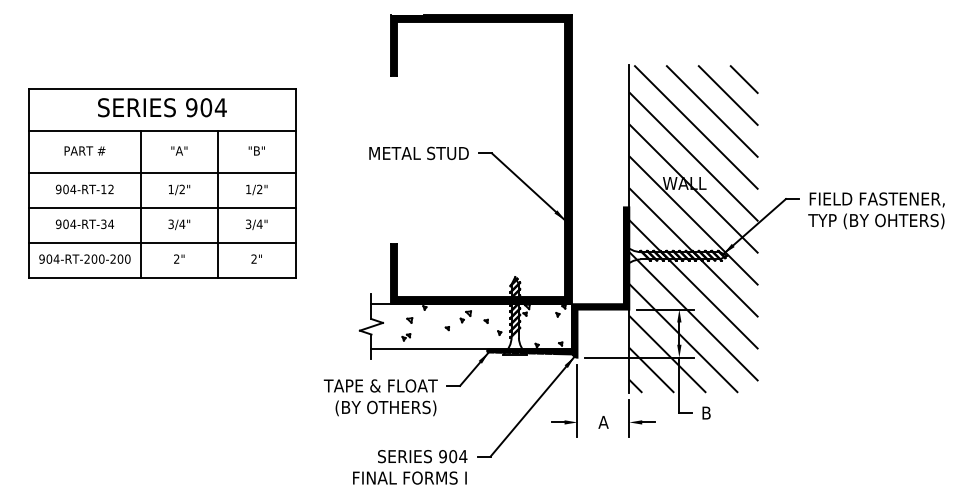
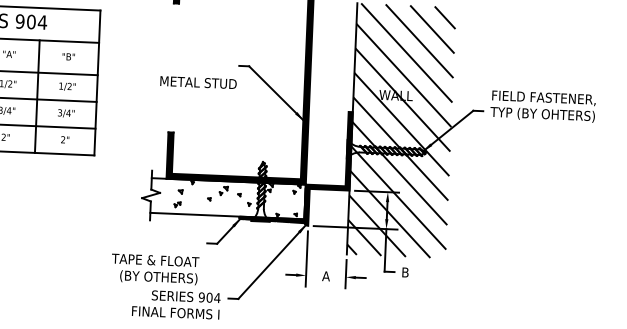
text: (418, 152) -> (198, 81), moved
text: (876, 210) -> (543, 106), moved
text: (380, 397) -> (154, 269), moved

